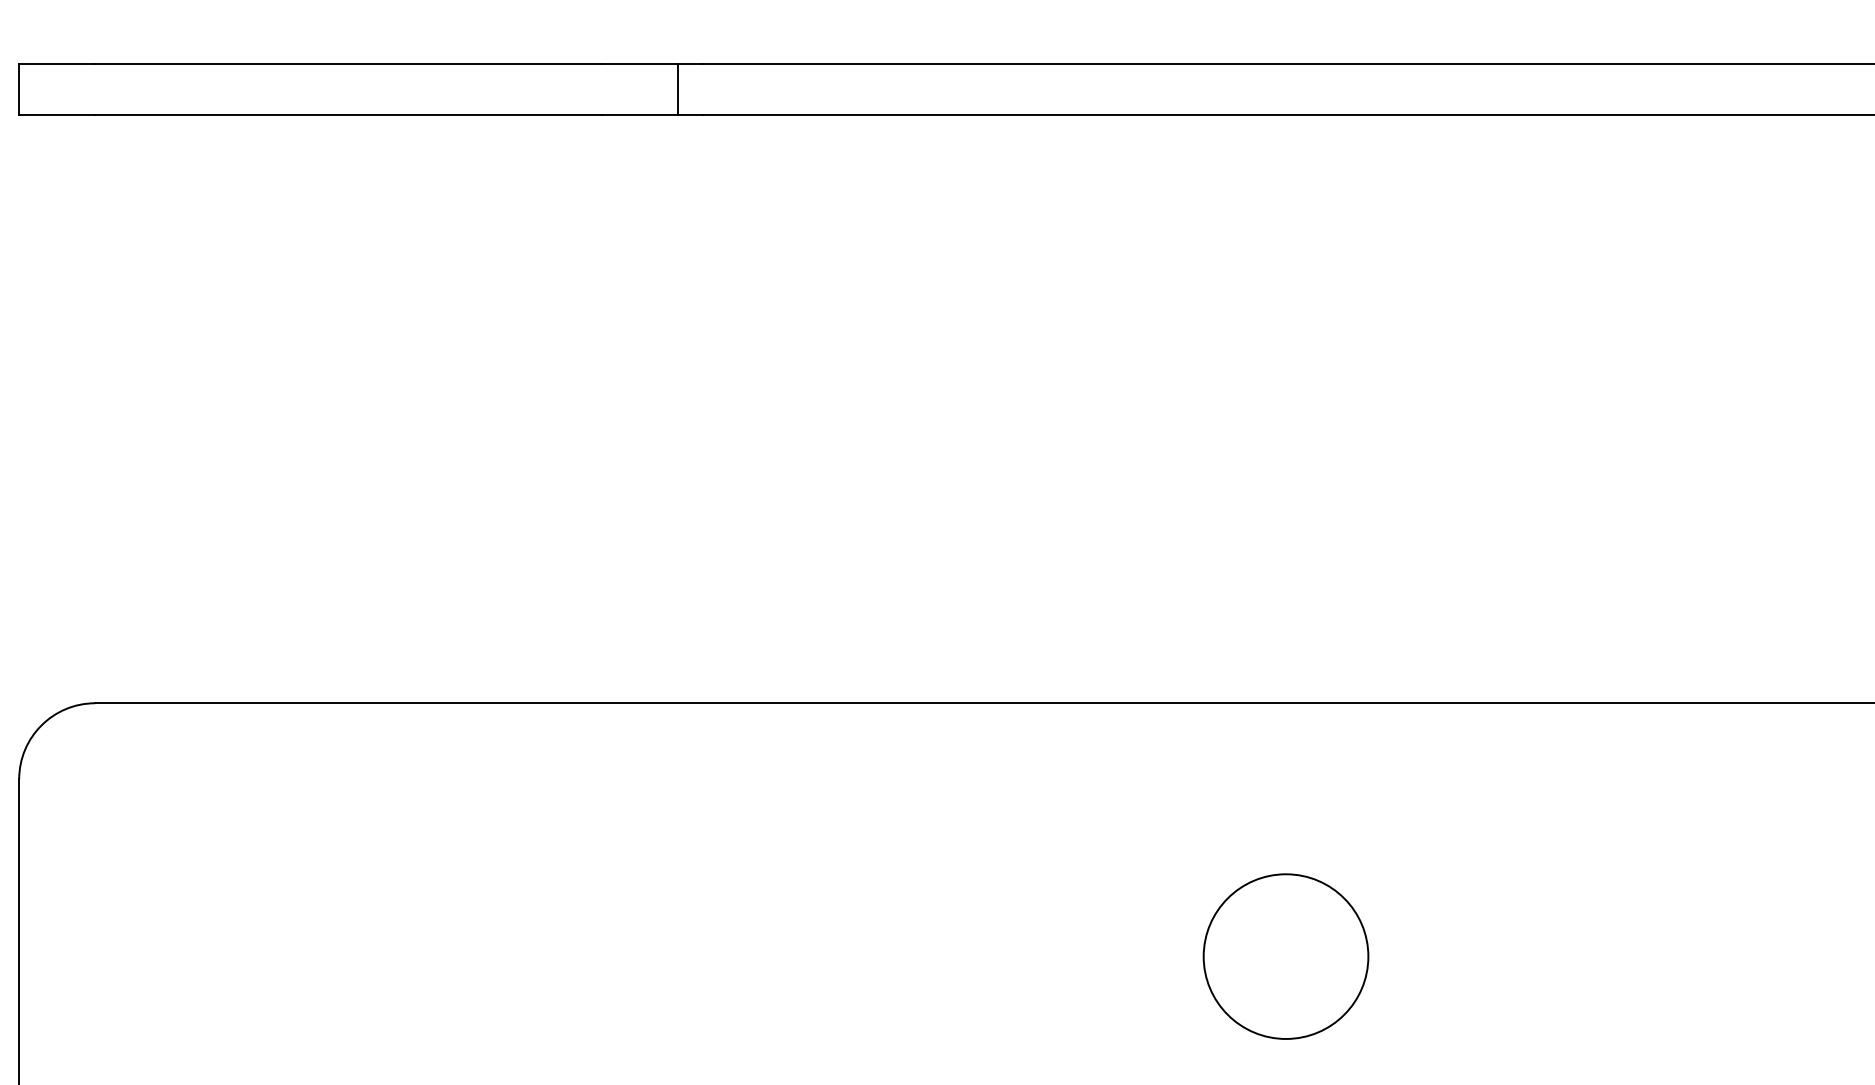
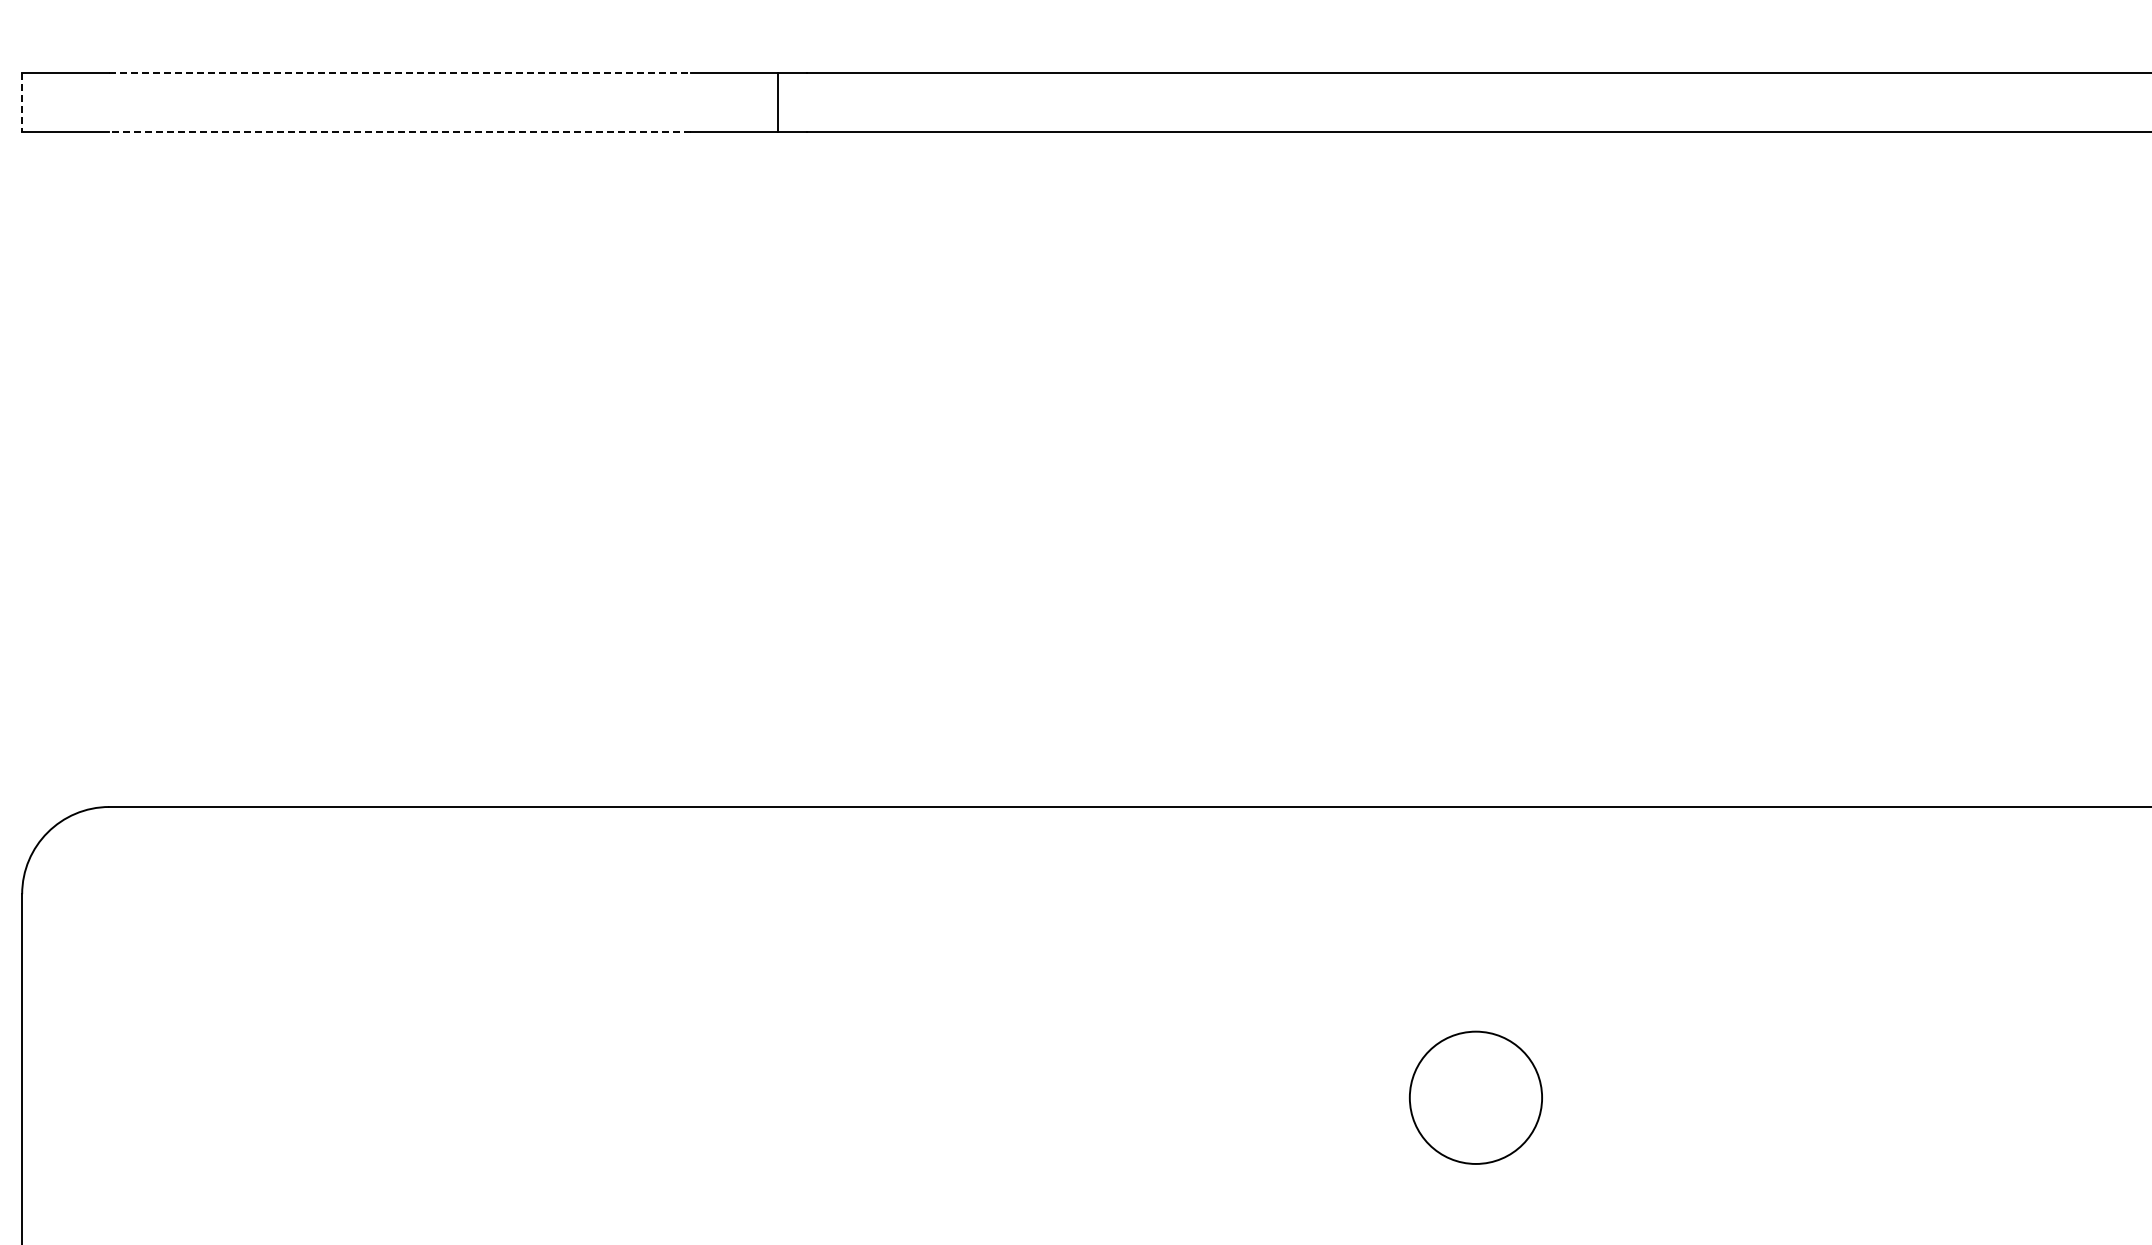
line: (348, 64) -> (400, 73), solid -> dashed
line: (19, 89) -> (22, 102), solid -> dashed
line: (348, 114) -> (400, 131), solid -> dashed
circle: (1285, 956) -> (1475, 1097), size x0.7

